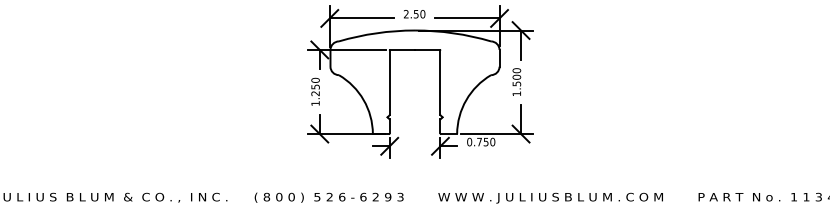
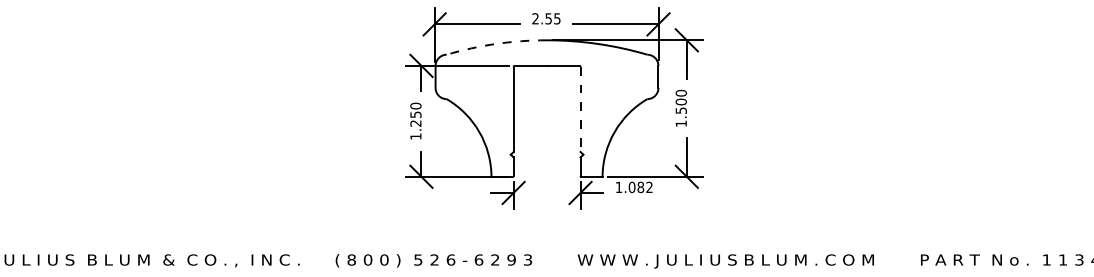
text: (422, 13) -> (557, 18), 2.50 -> 2.55
arc: (376, 32) -> (496, 43), solid -> dashed
line: (440, 83) -> (580, 109), solid -> dashed
text: (480, 142) -> (633, 187), 0.750 -> 1.082

